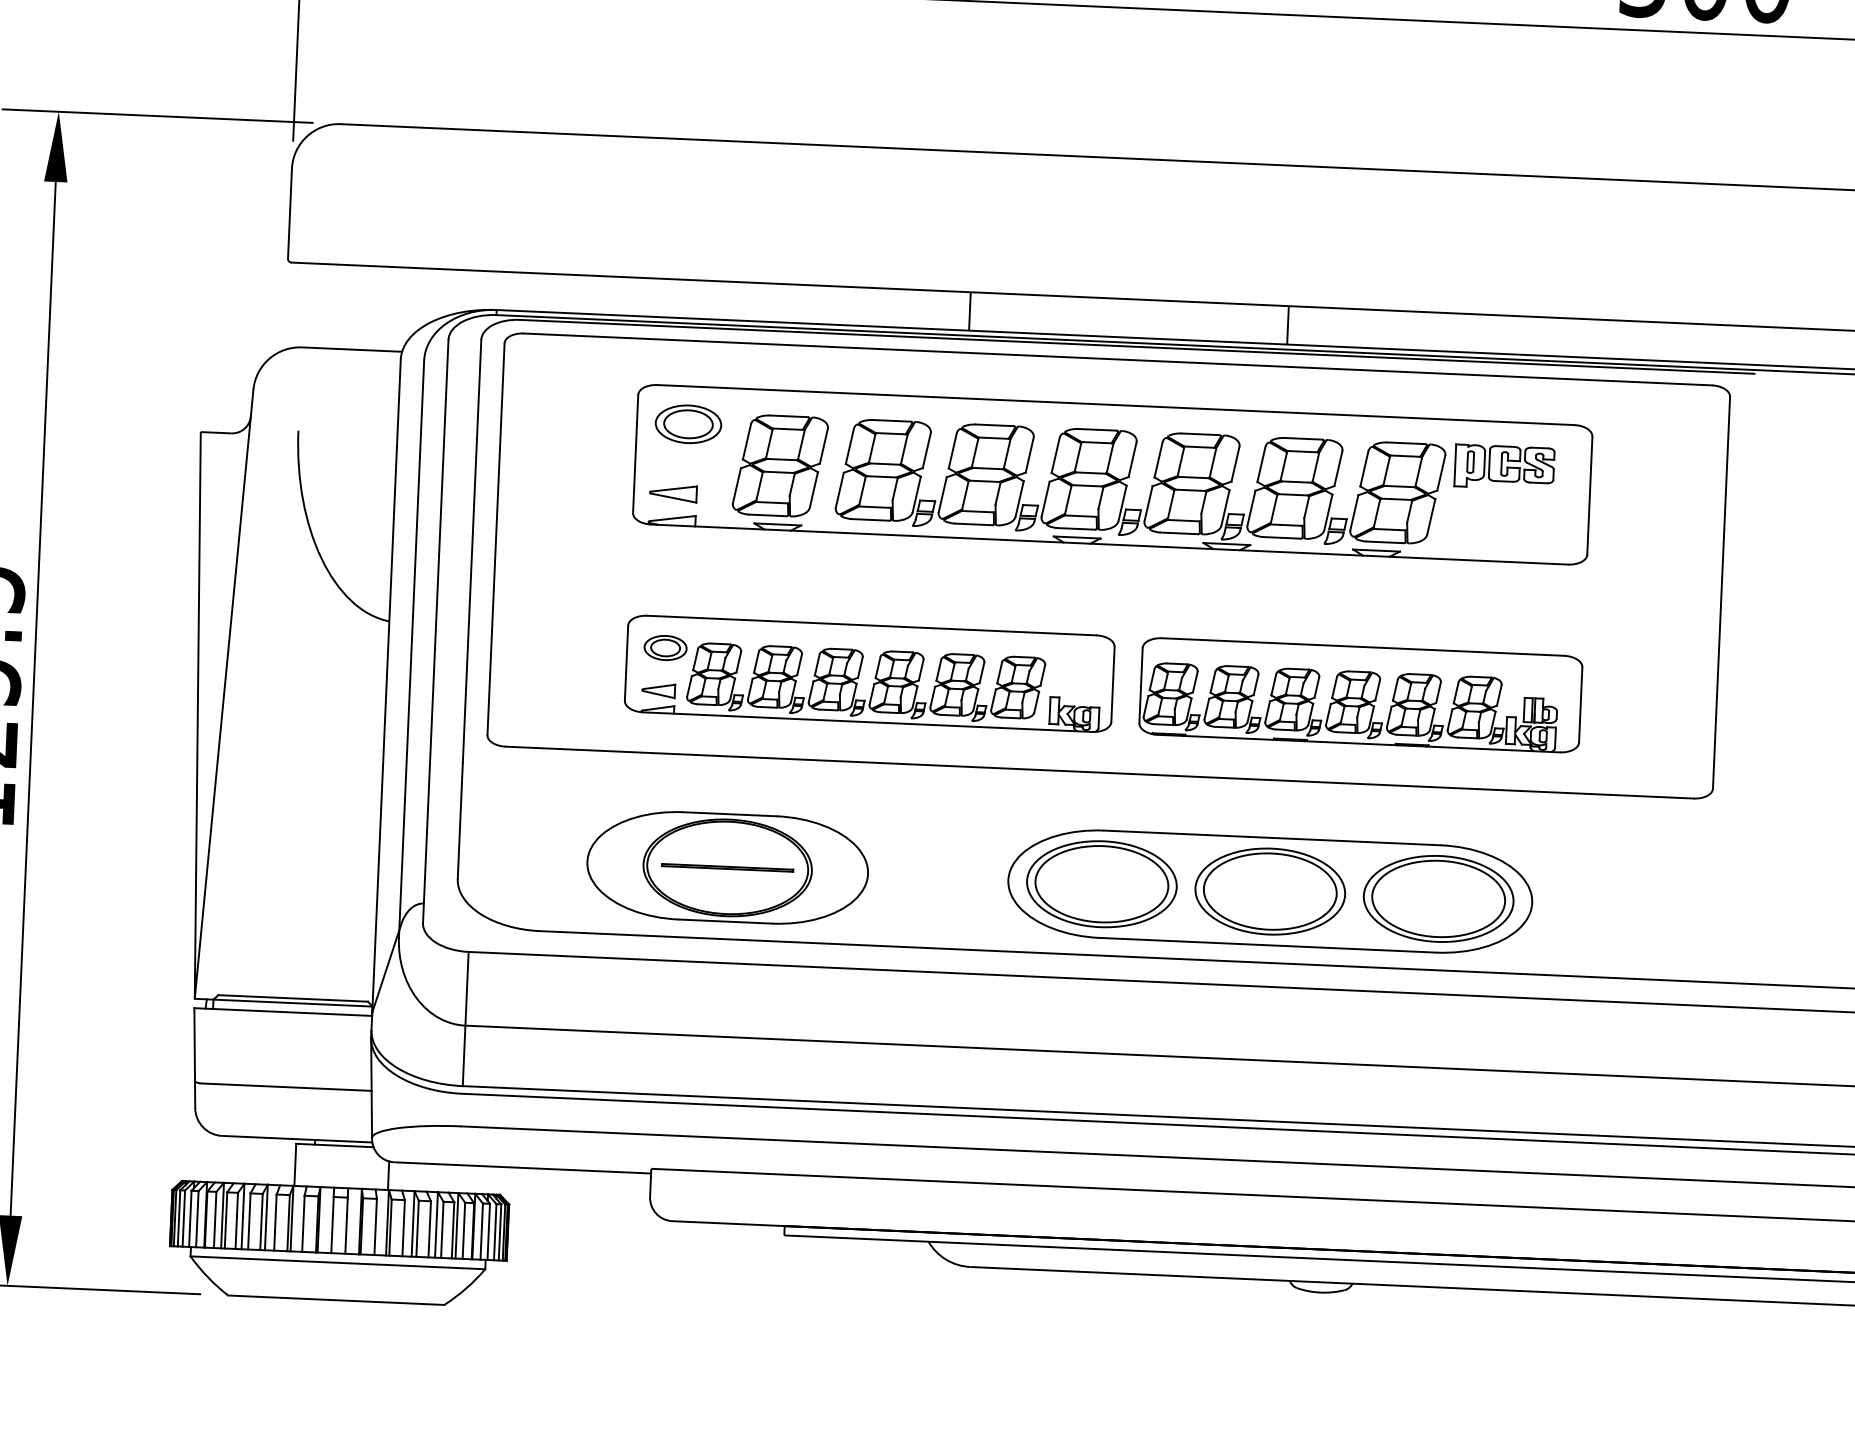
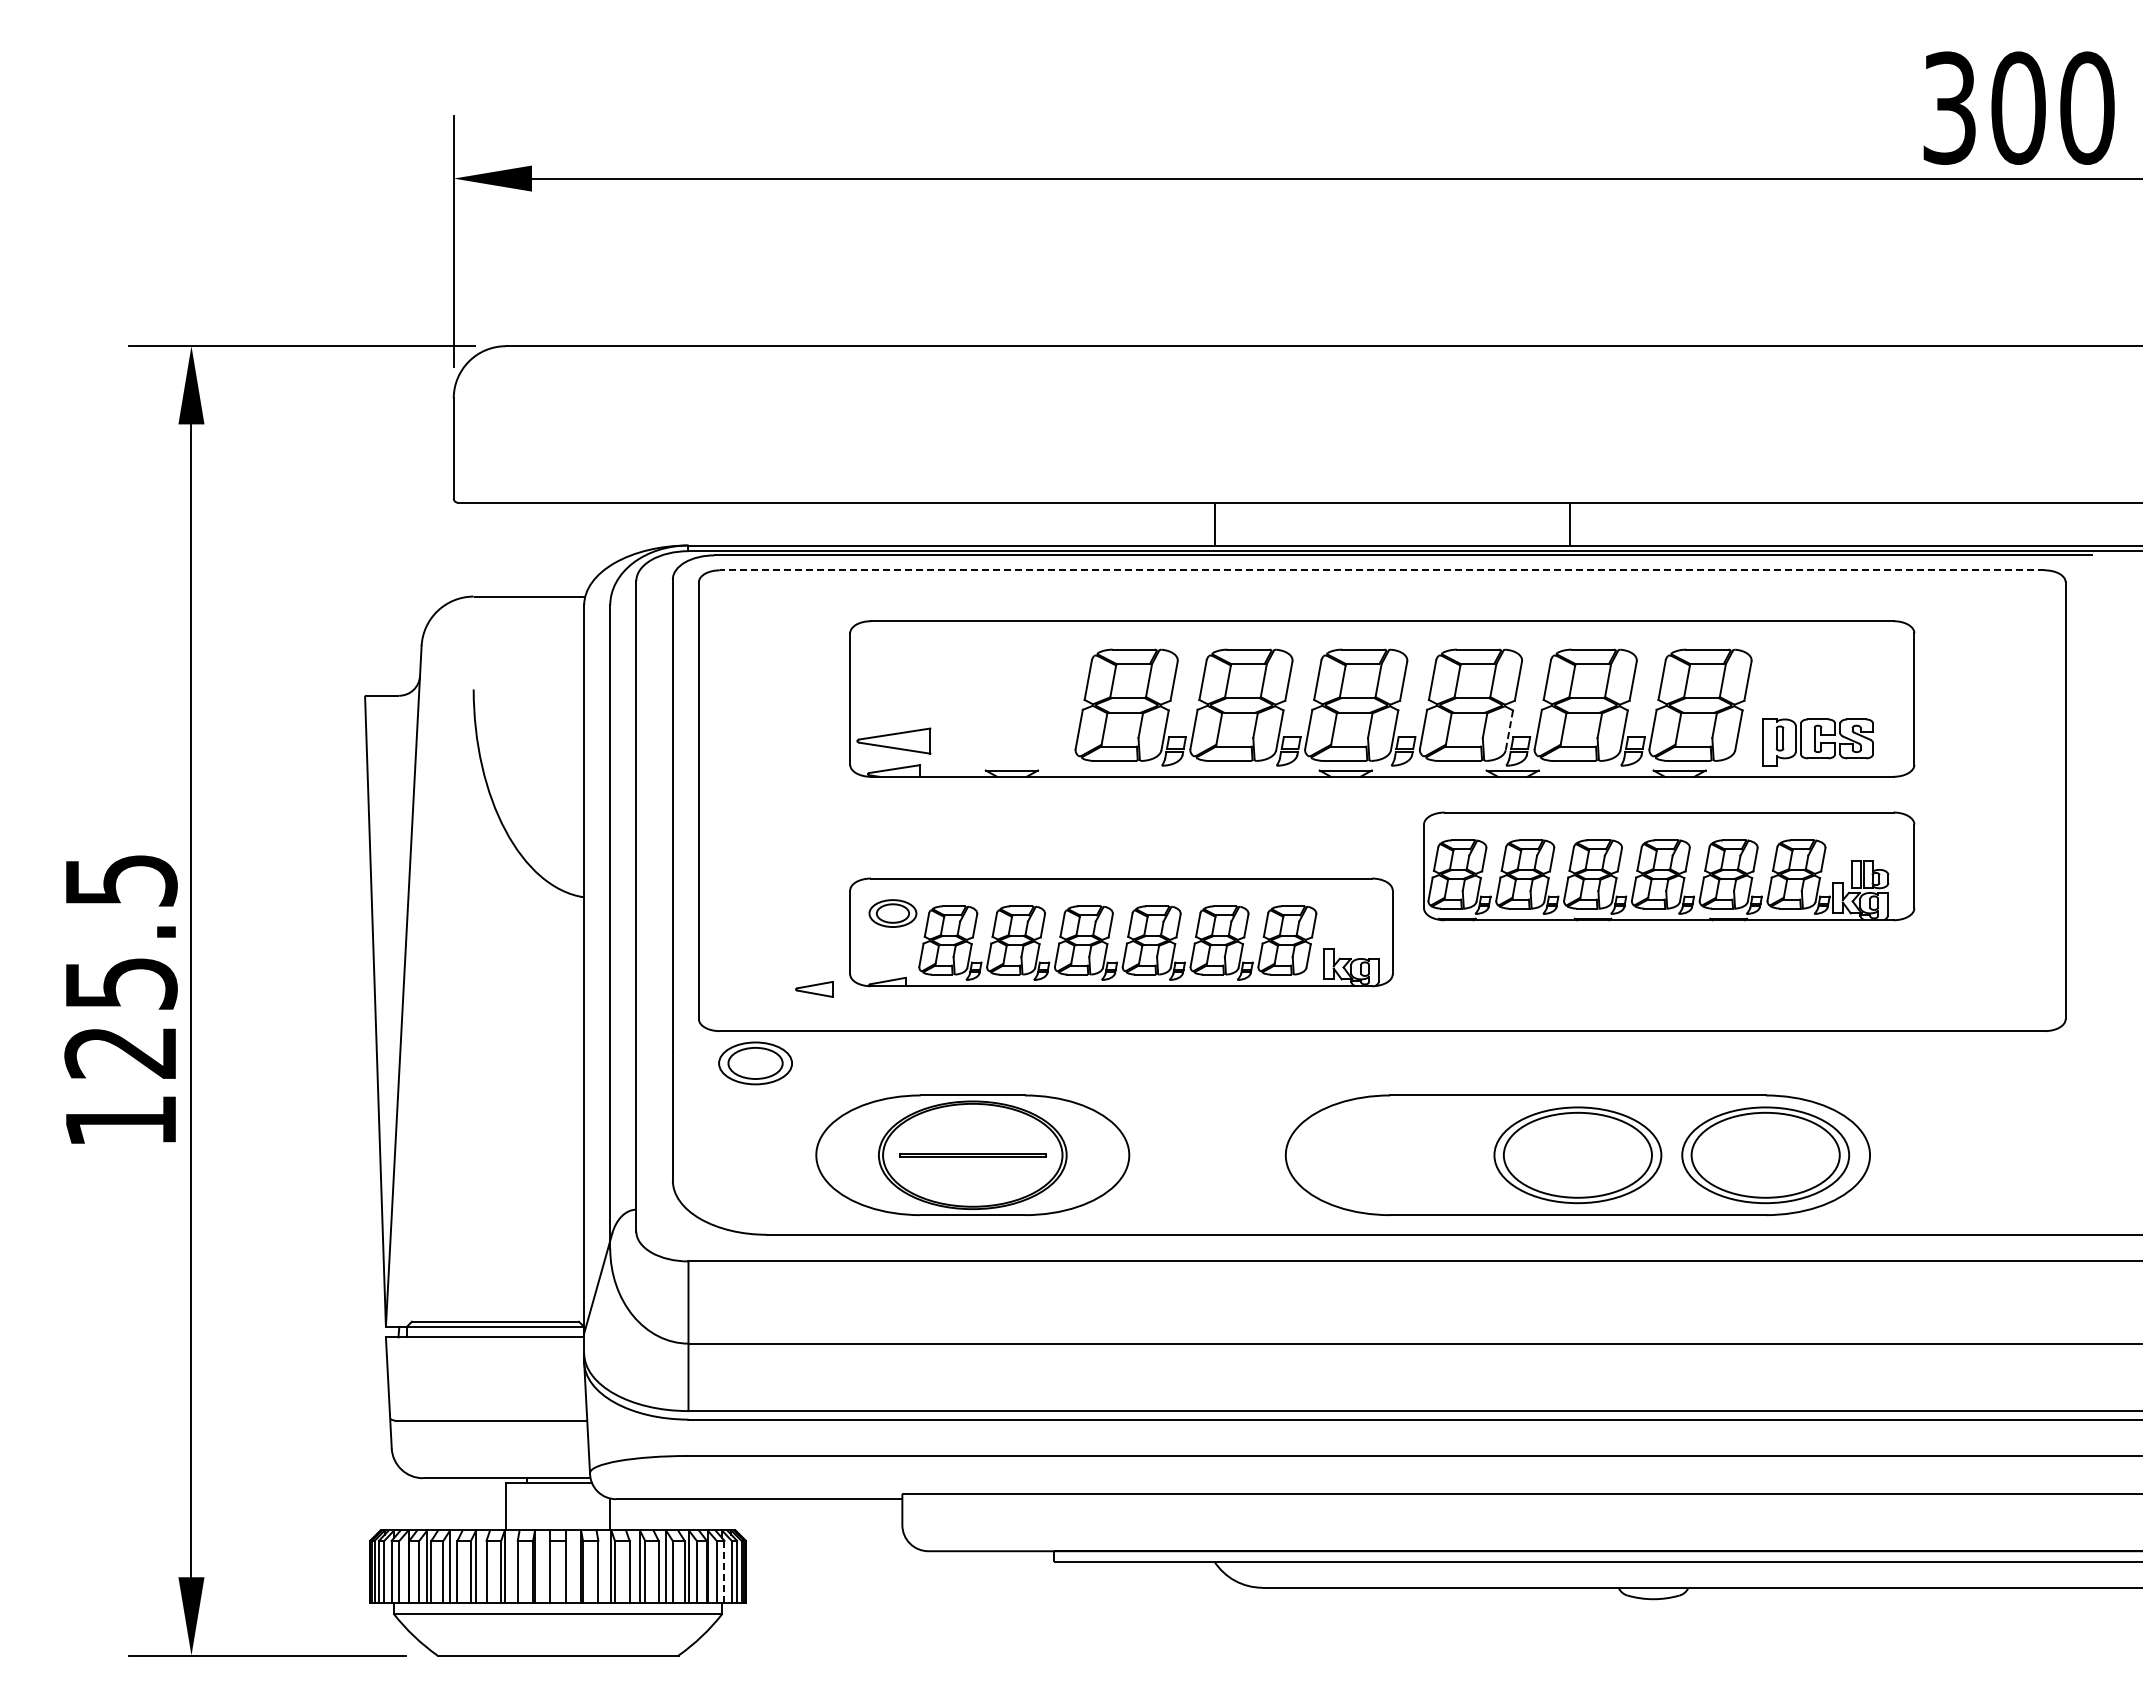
line: (1117, 359) -> (1382, 570), solid -> dashed
part: (688, 424) -> (755, 1063), moved
part: (780, 465) -> (1011, 704), removed
part: (1504, 467) -> (1817, 742), moved
part: (673, 493) -> (894, 741), size x1.4
line: (1225, 508) -> (1509, 730), solid -> dashed
part: (658, 690) -> (814, 989), moved
part: (1361, 695) -> (1669, 866), moved
part: (1101, 884) -> (1389, 1155), removed
line: (488, 1231) -> (724, 1571), solid -> dashed

